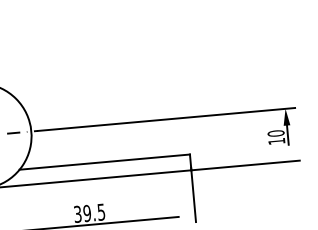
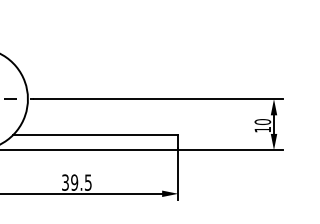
fill: (288, 152) -> (273, 141), added
fill: (187, 215) -> (170, 193), added

